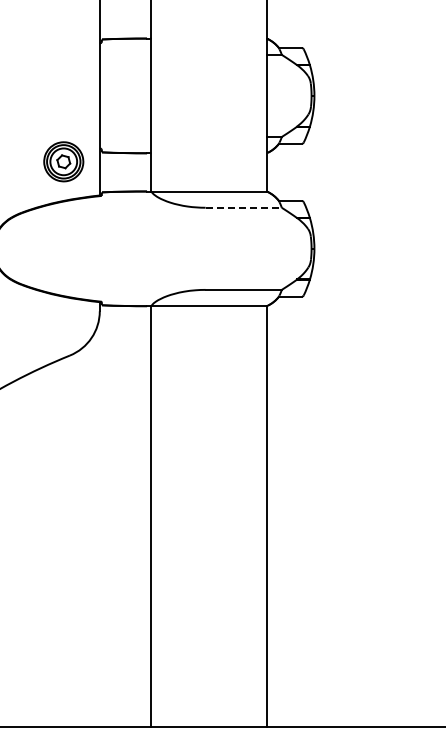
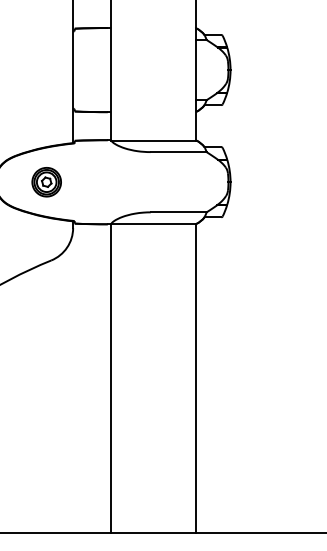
part: (63, 161) -> (46, 181), moved
line: (244, 207) -> (179, 151), dashed -> solid

